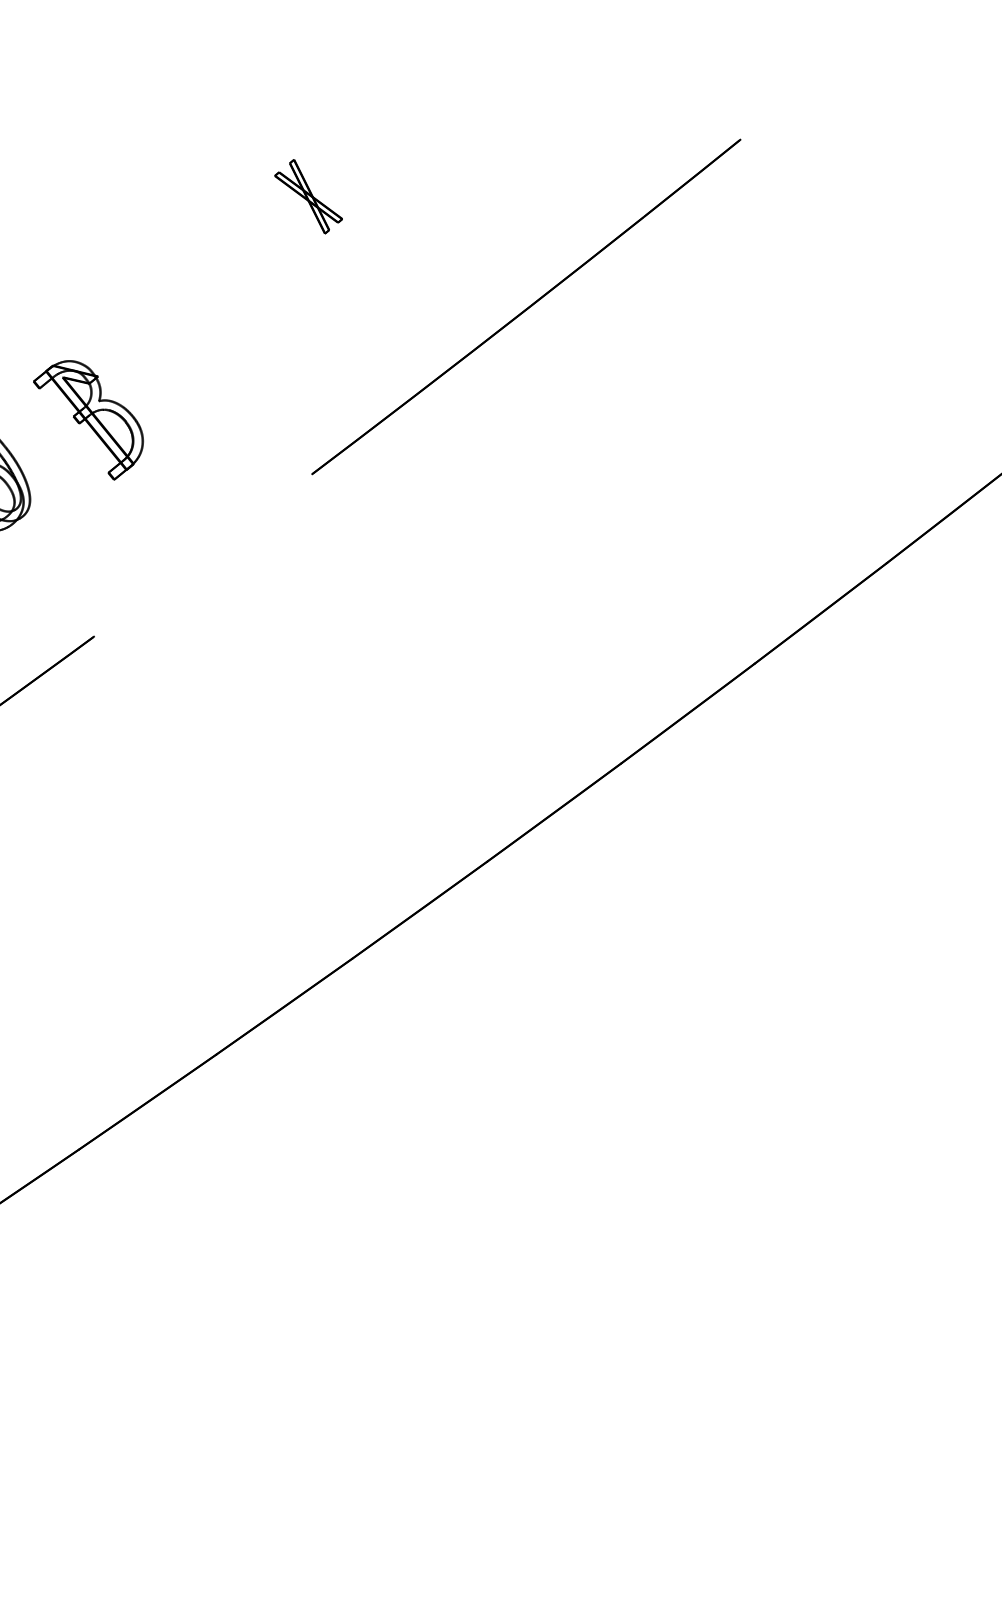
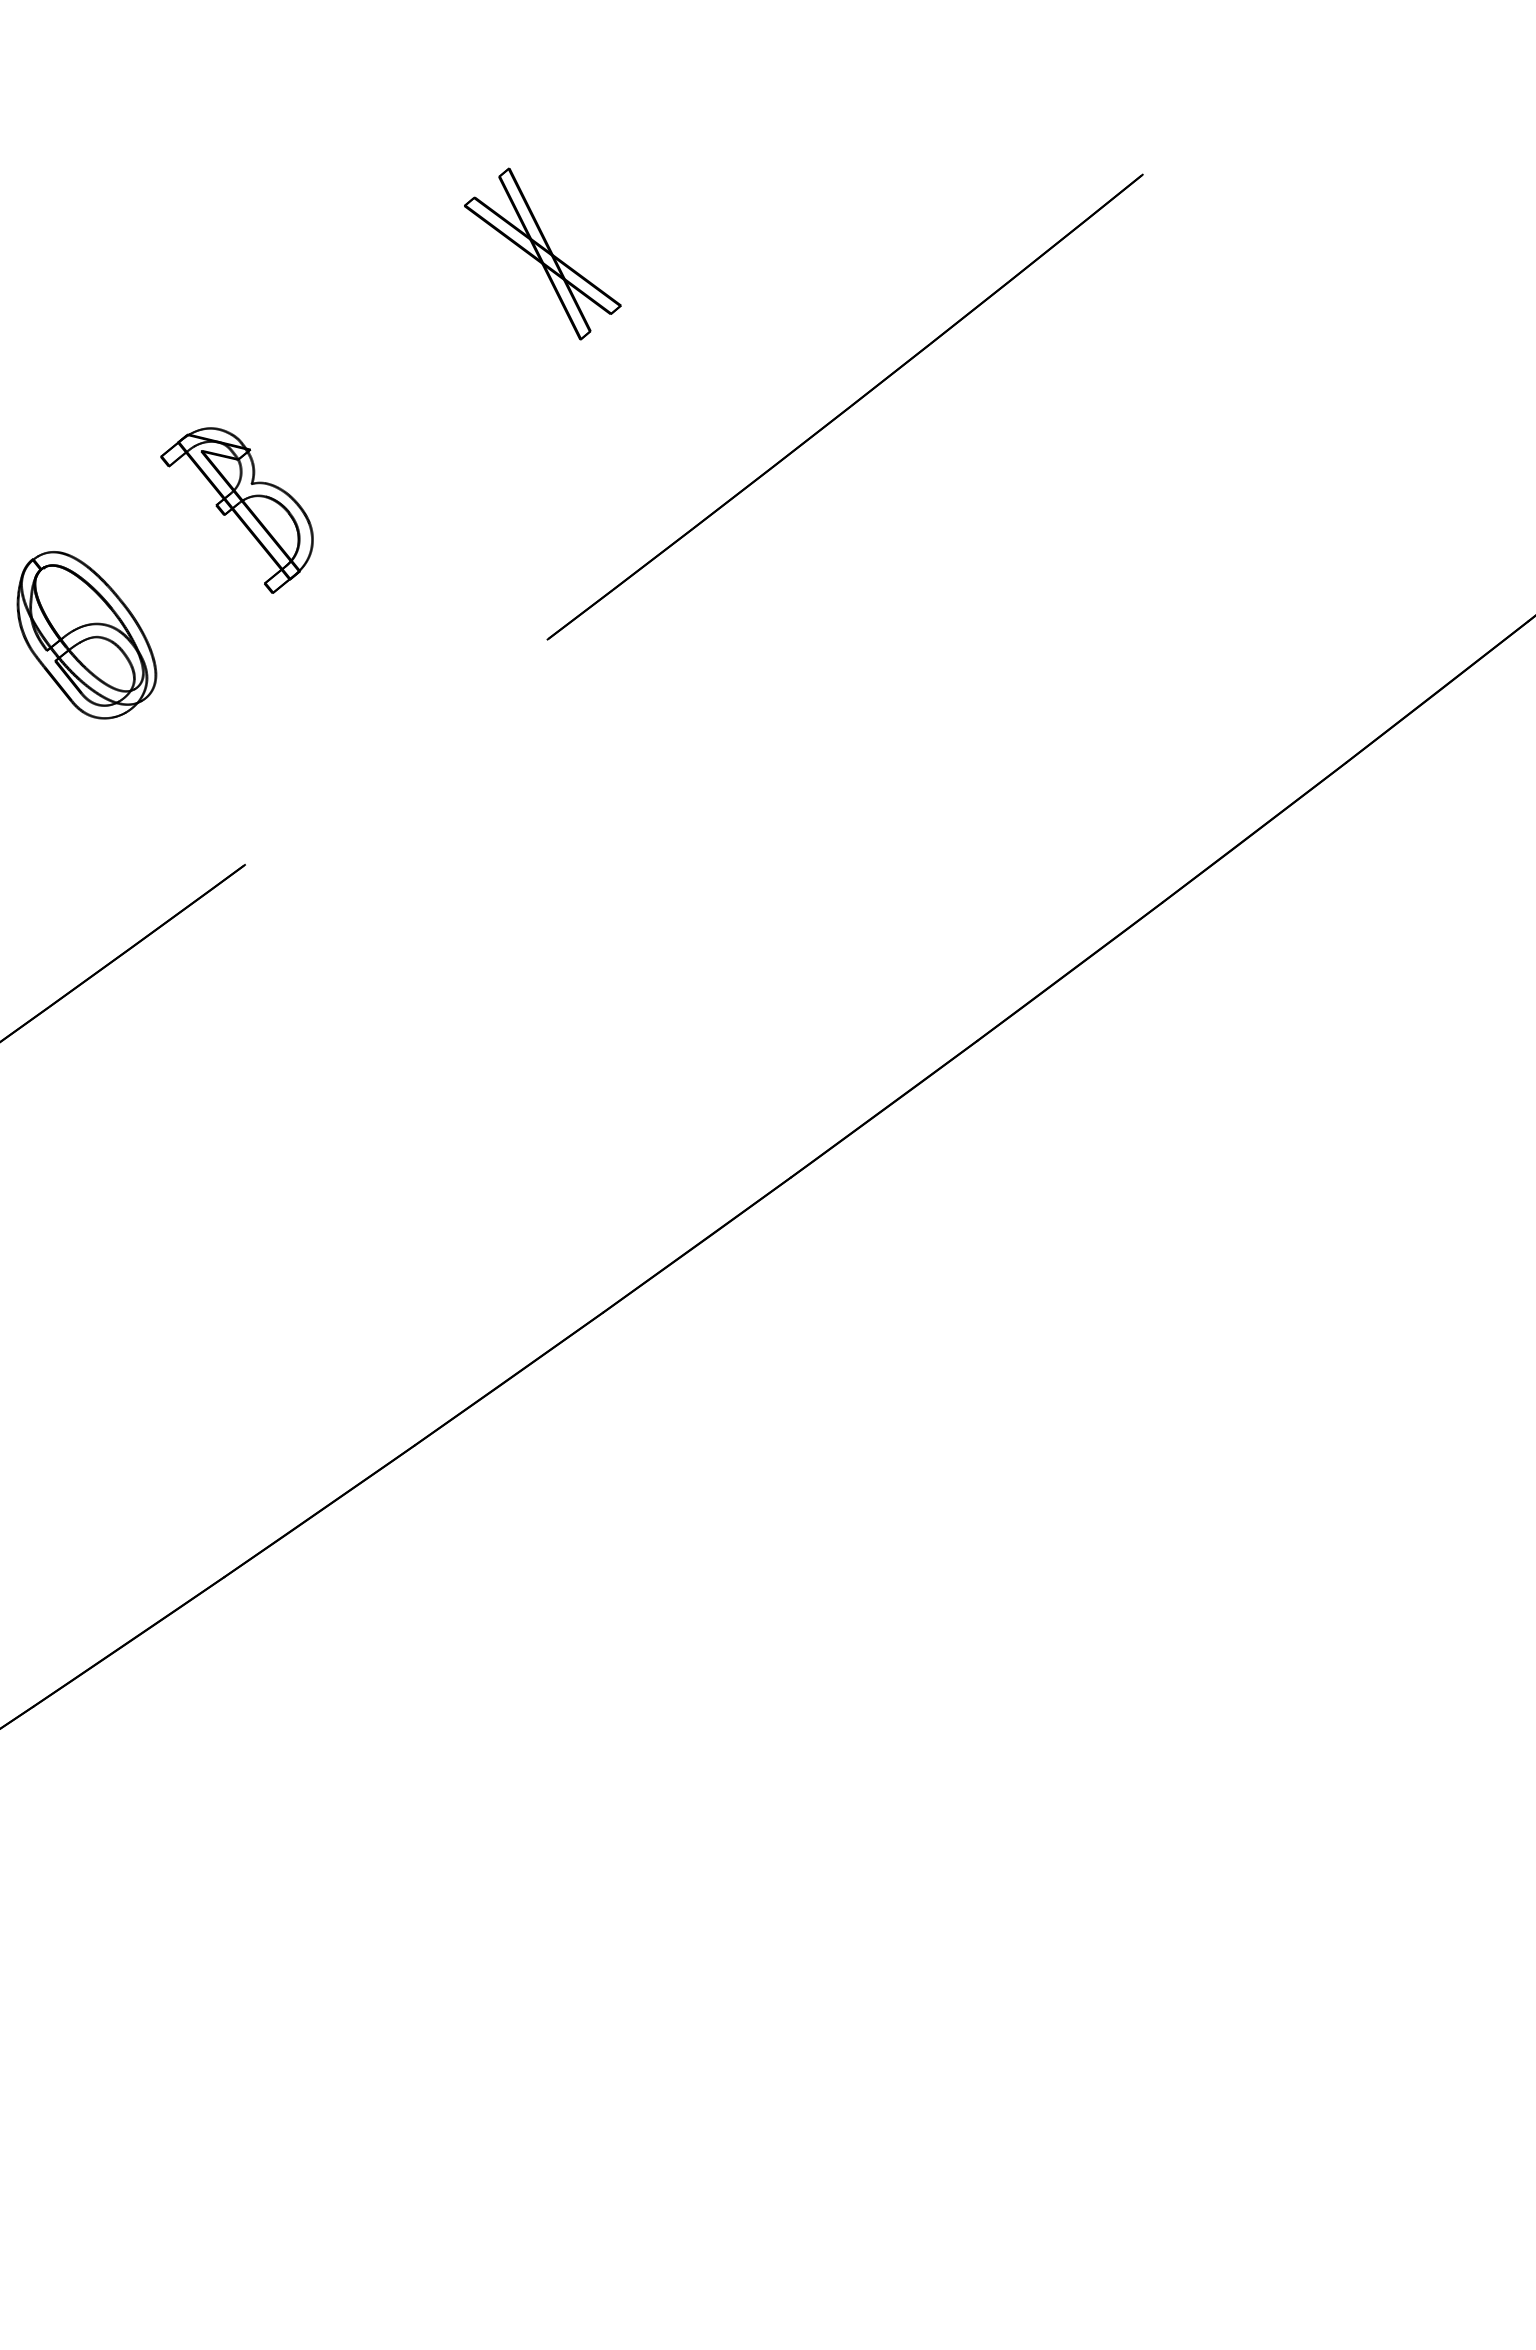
part: (308, 196) -> (542, 253), size x1.67
part: (88, 420) -> (236, 510), moved

